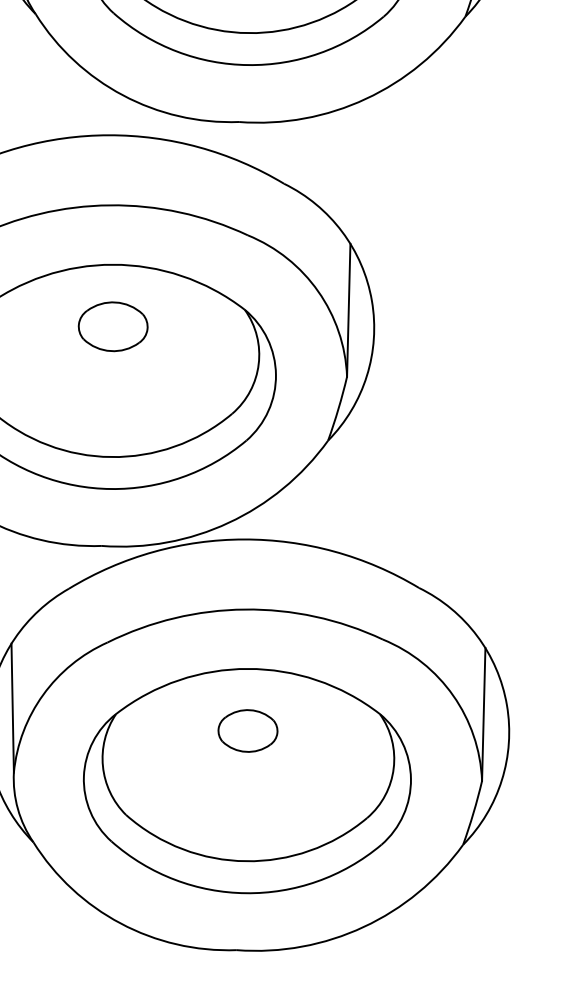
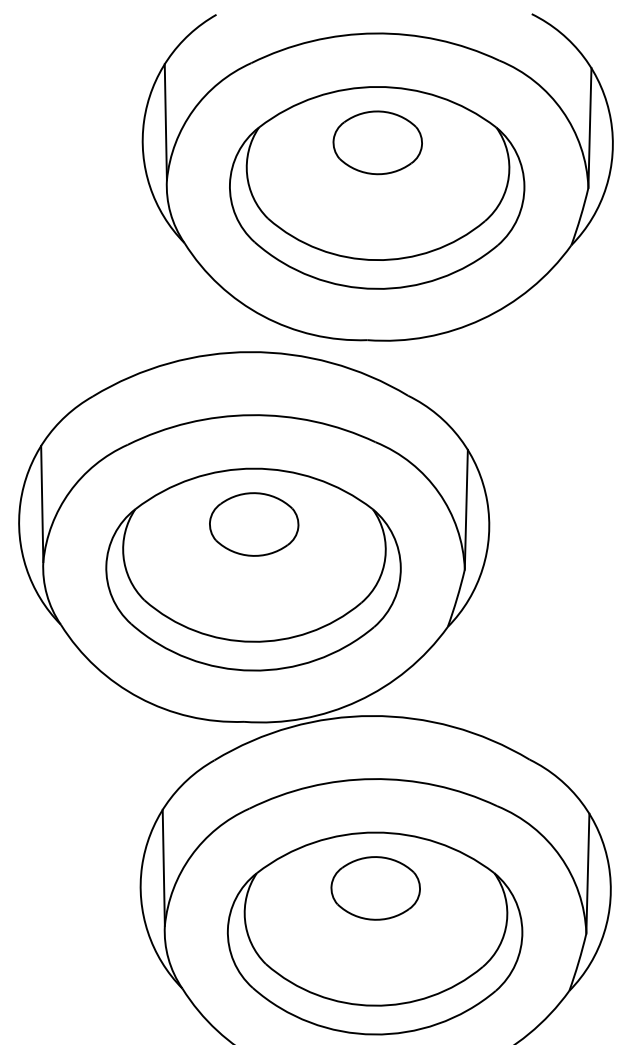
part: (113, 326) -> (254, 524), size x1.43
part: (247, 731) -> (375, 888), size x1.67

